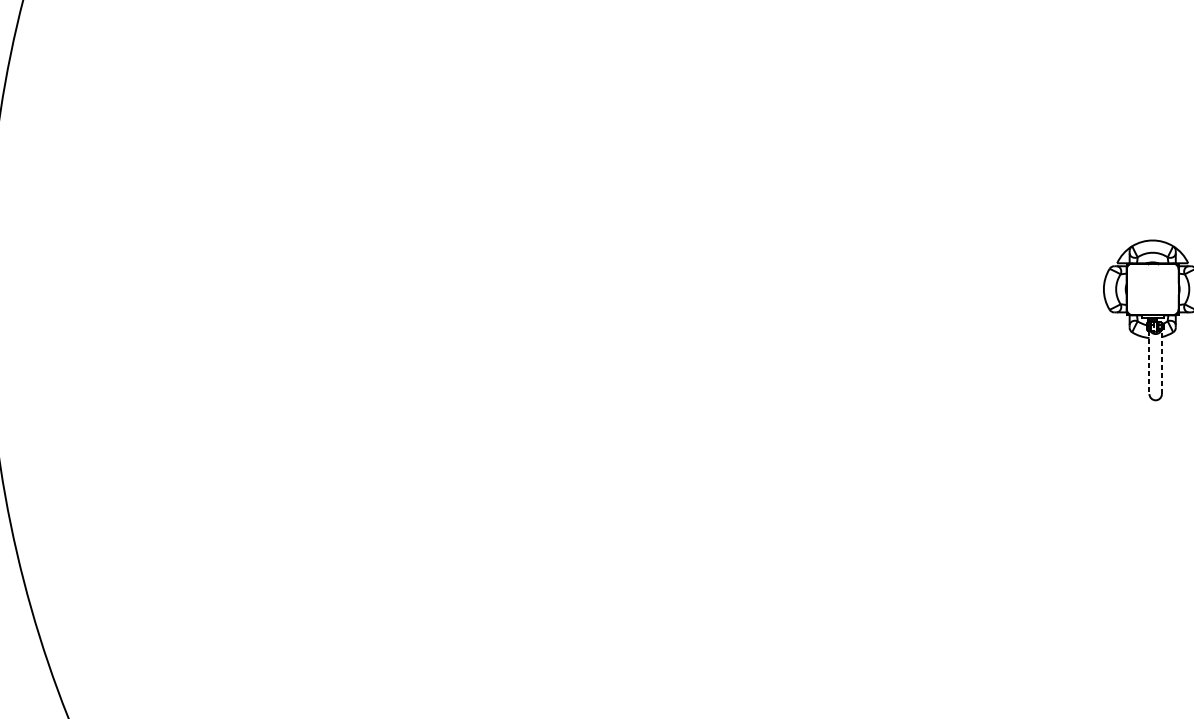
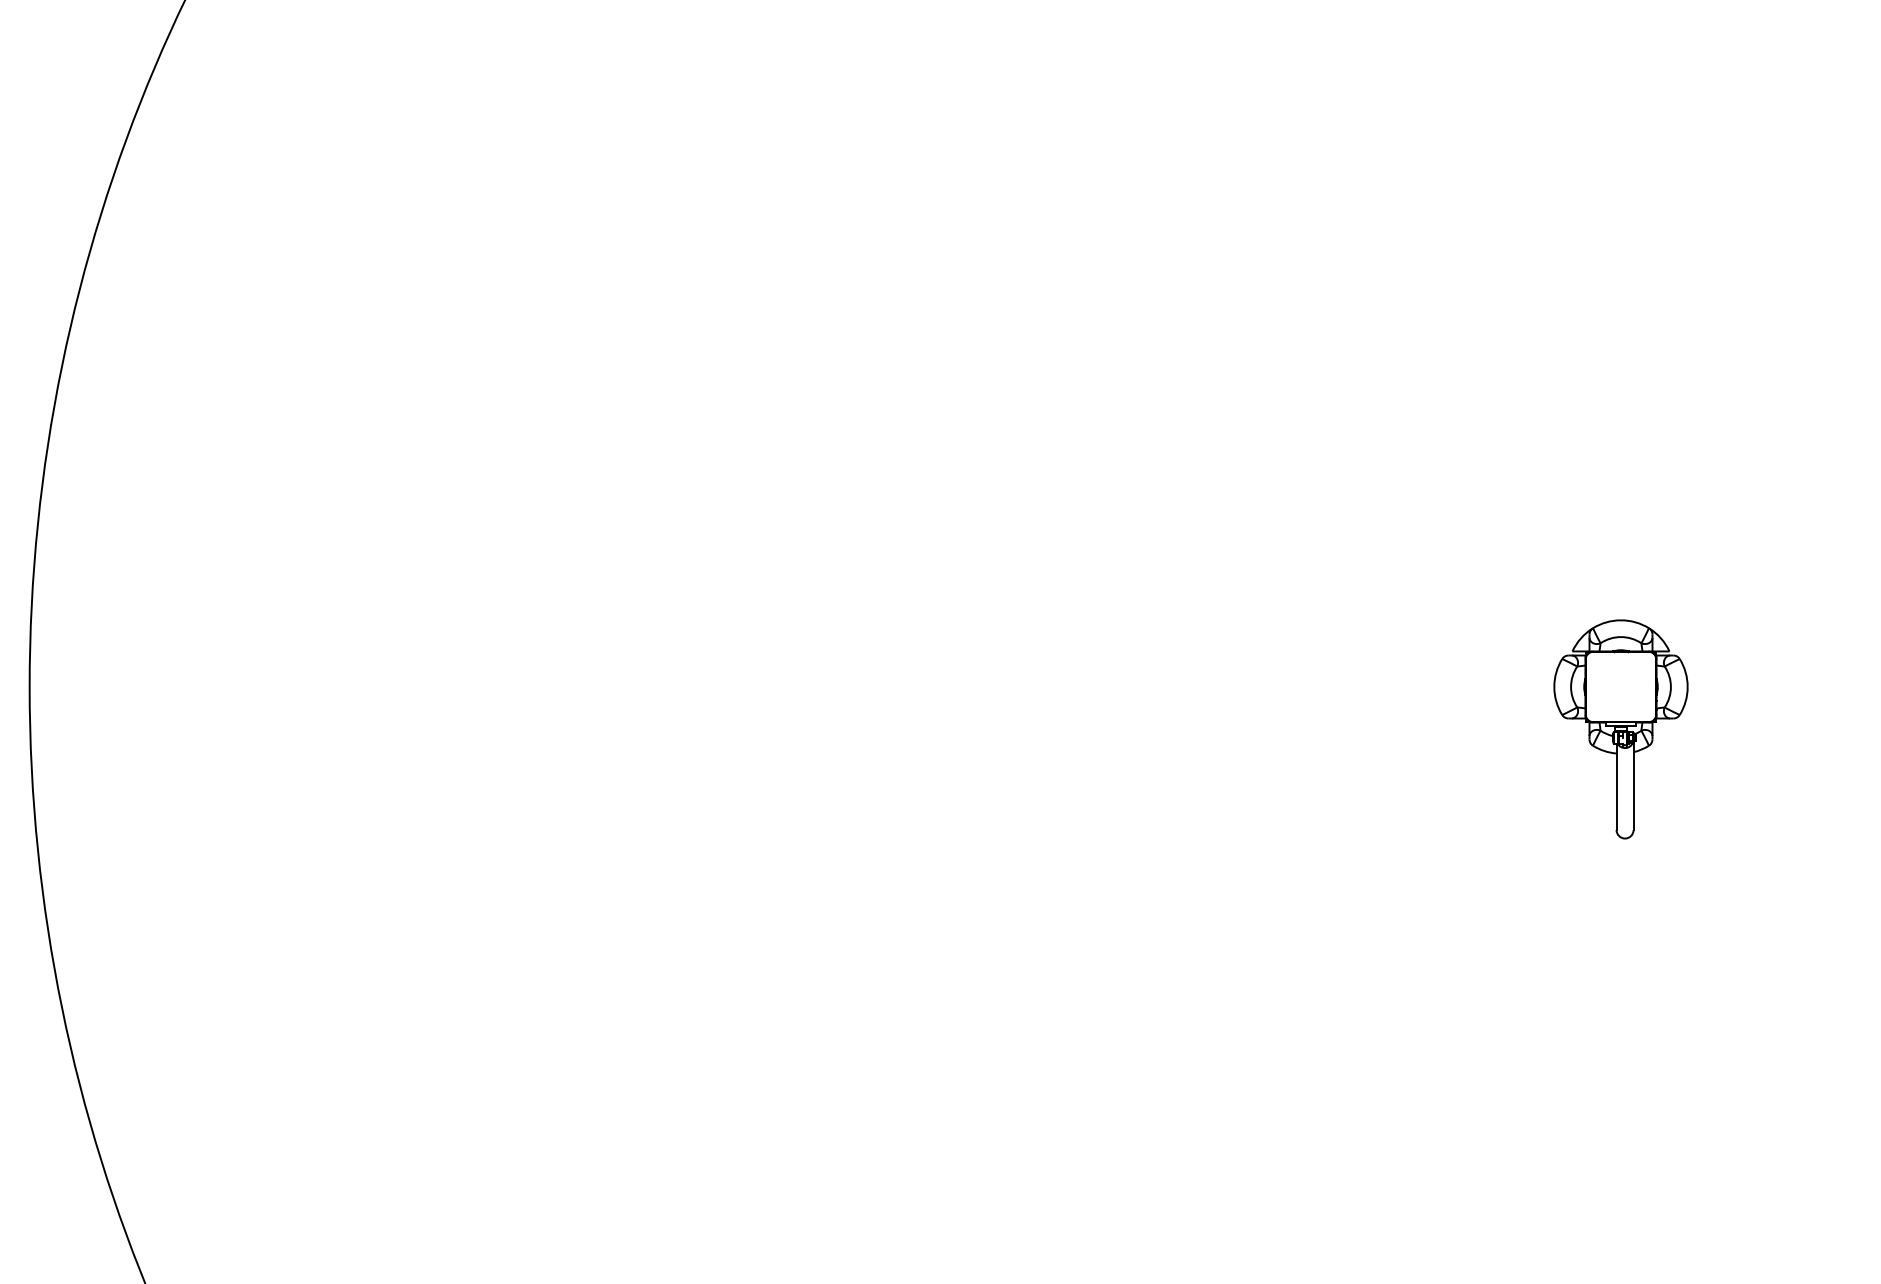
line: (1149, 362) -> (1616, 787), dashed -> solid
line: (1161, 362) -> (1633, 786), dashed -> solid

